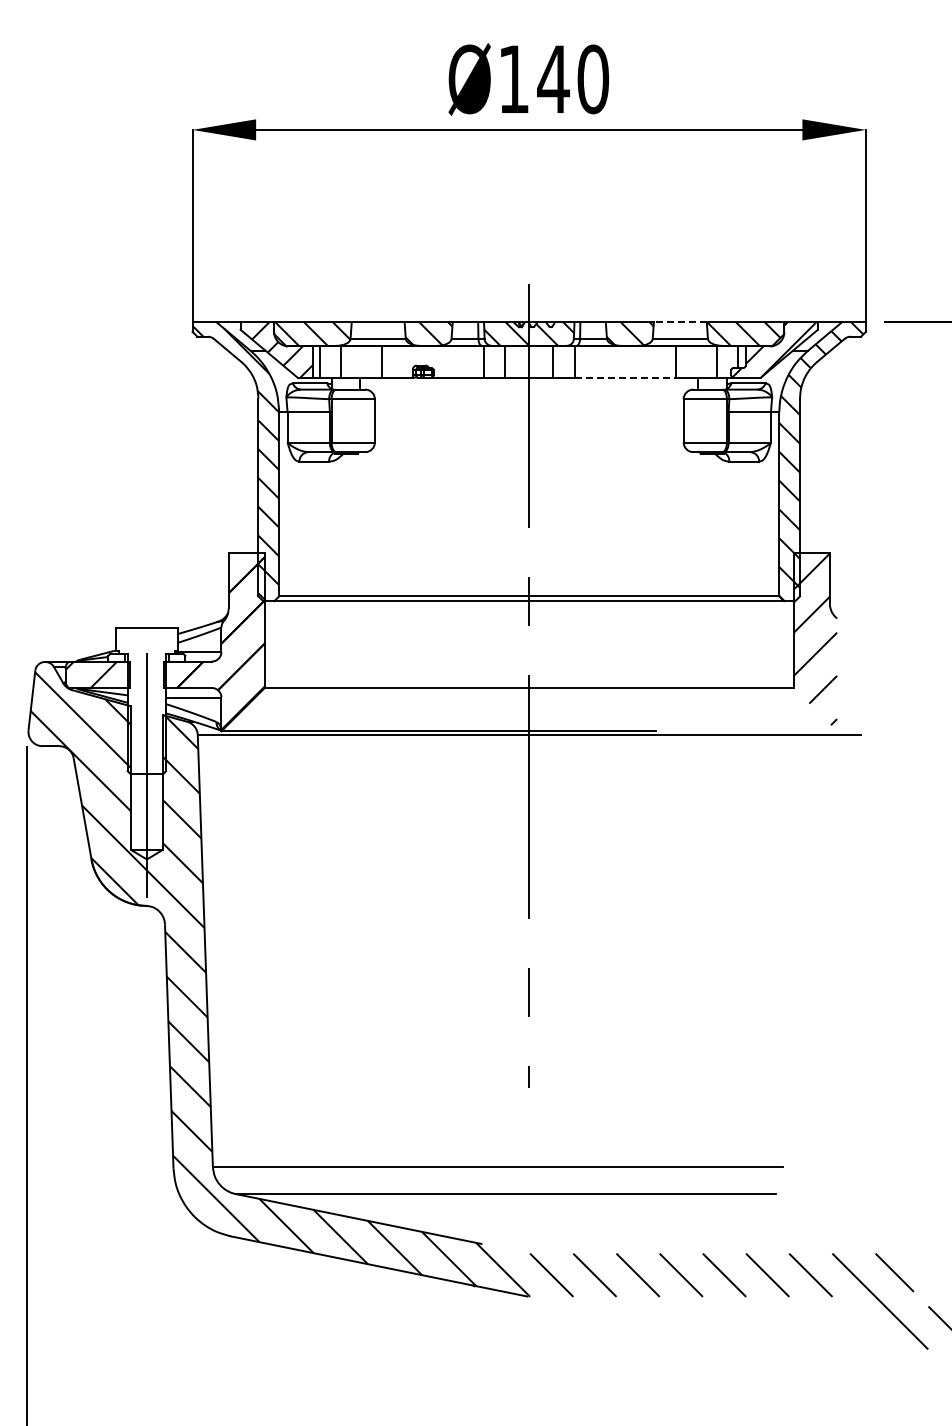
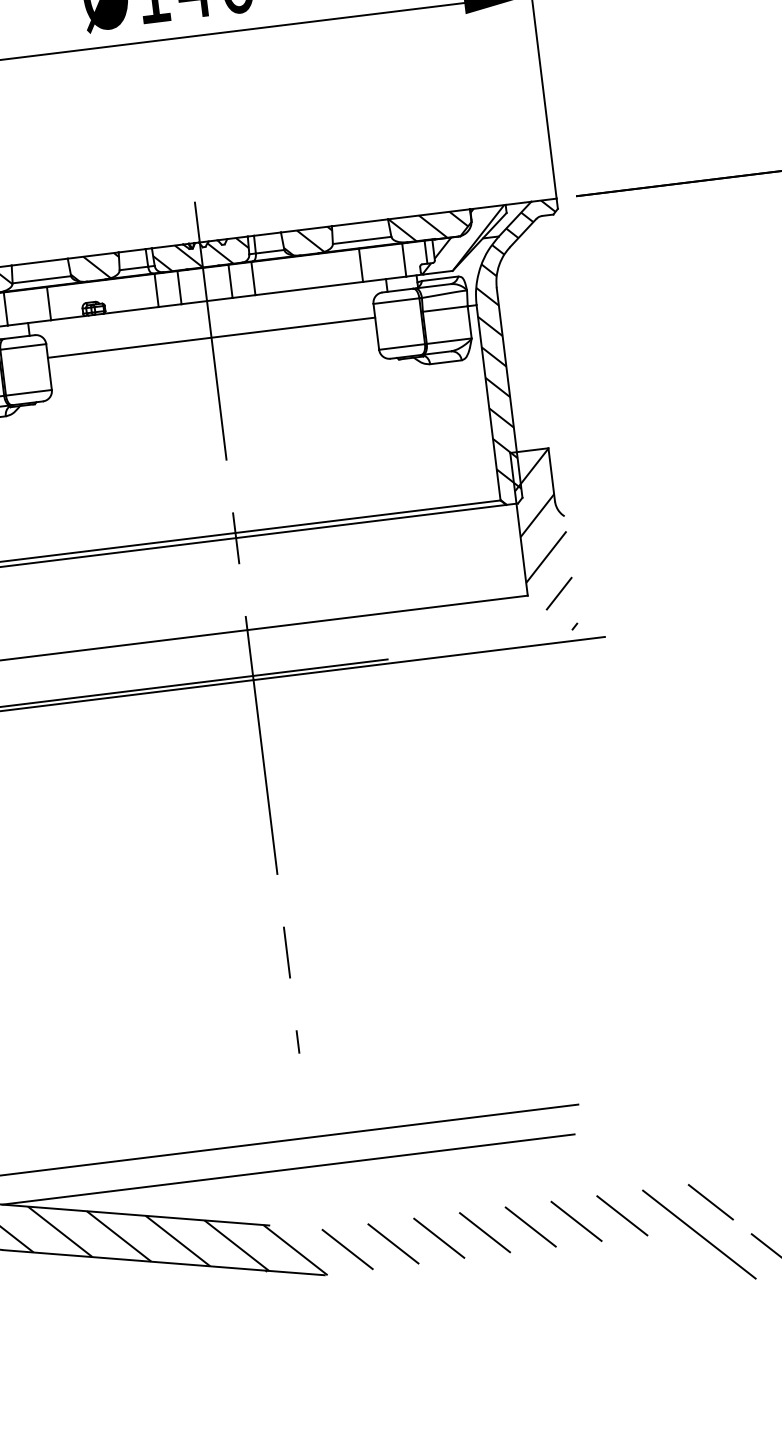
line: (679, 322) -> (359, 223), dashed -> solid
line: (625, 377) -> (309, 288), dashed -> solid
line: (528, 412) -> (210, 338), added

